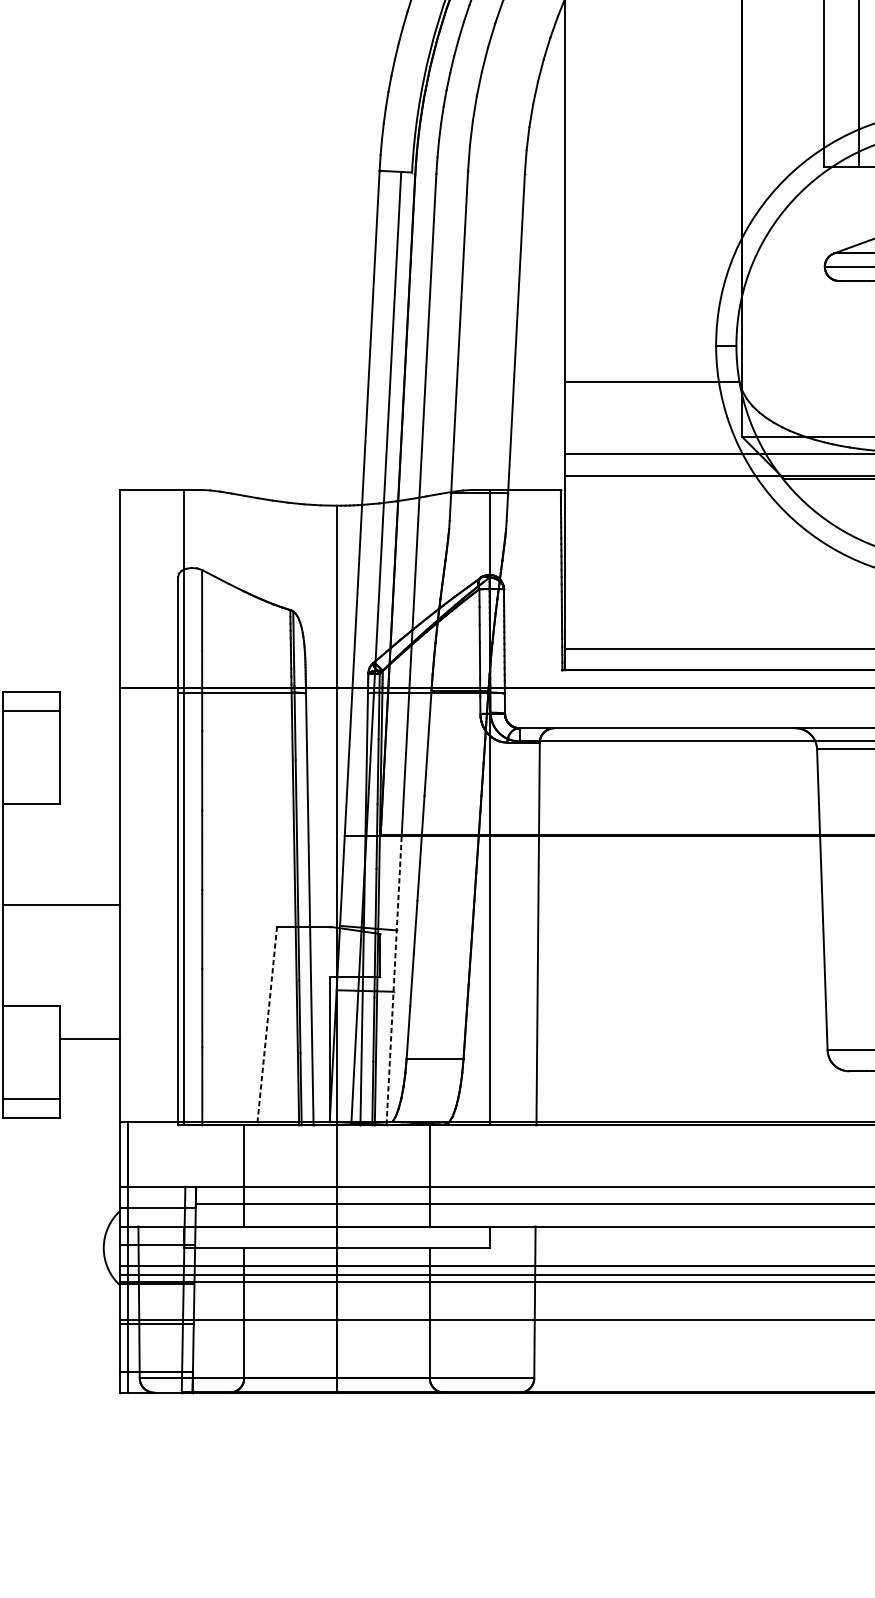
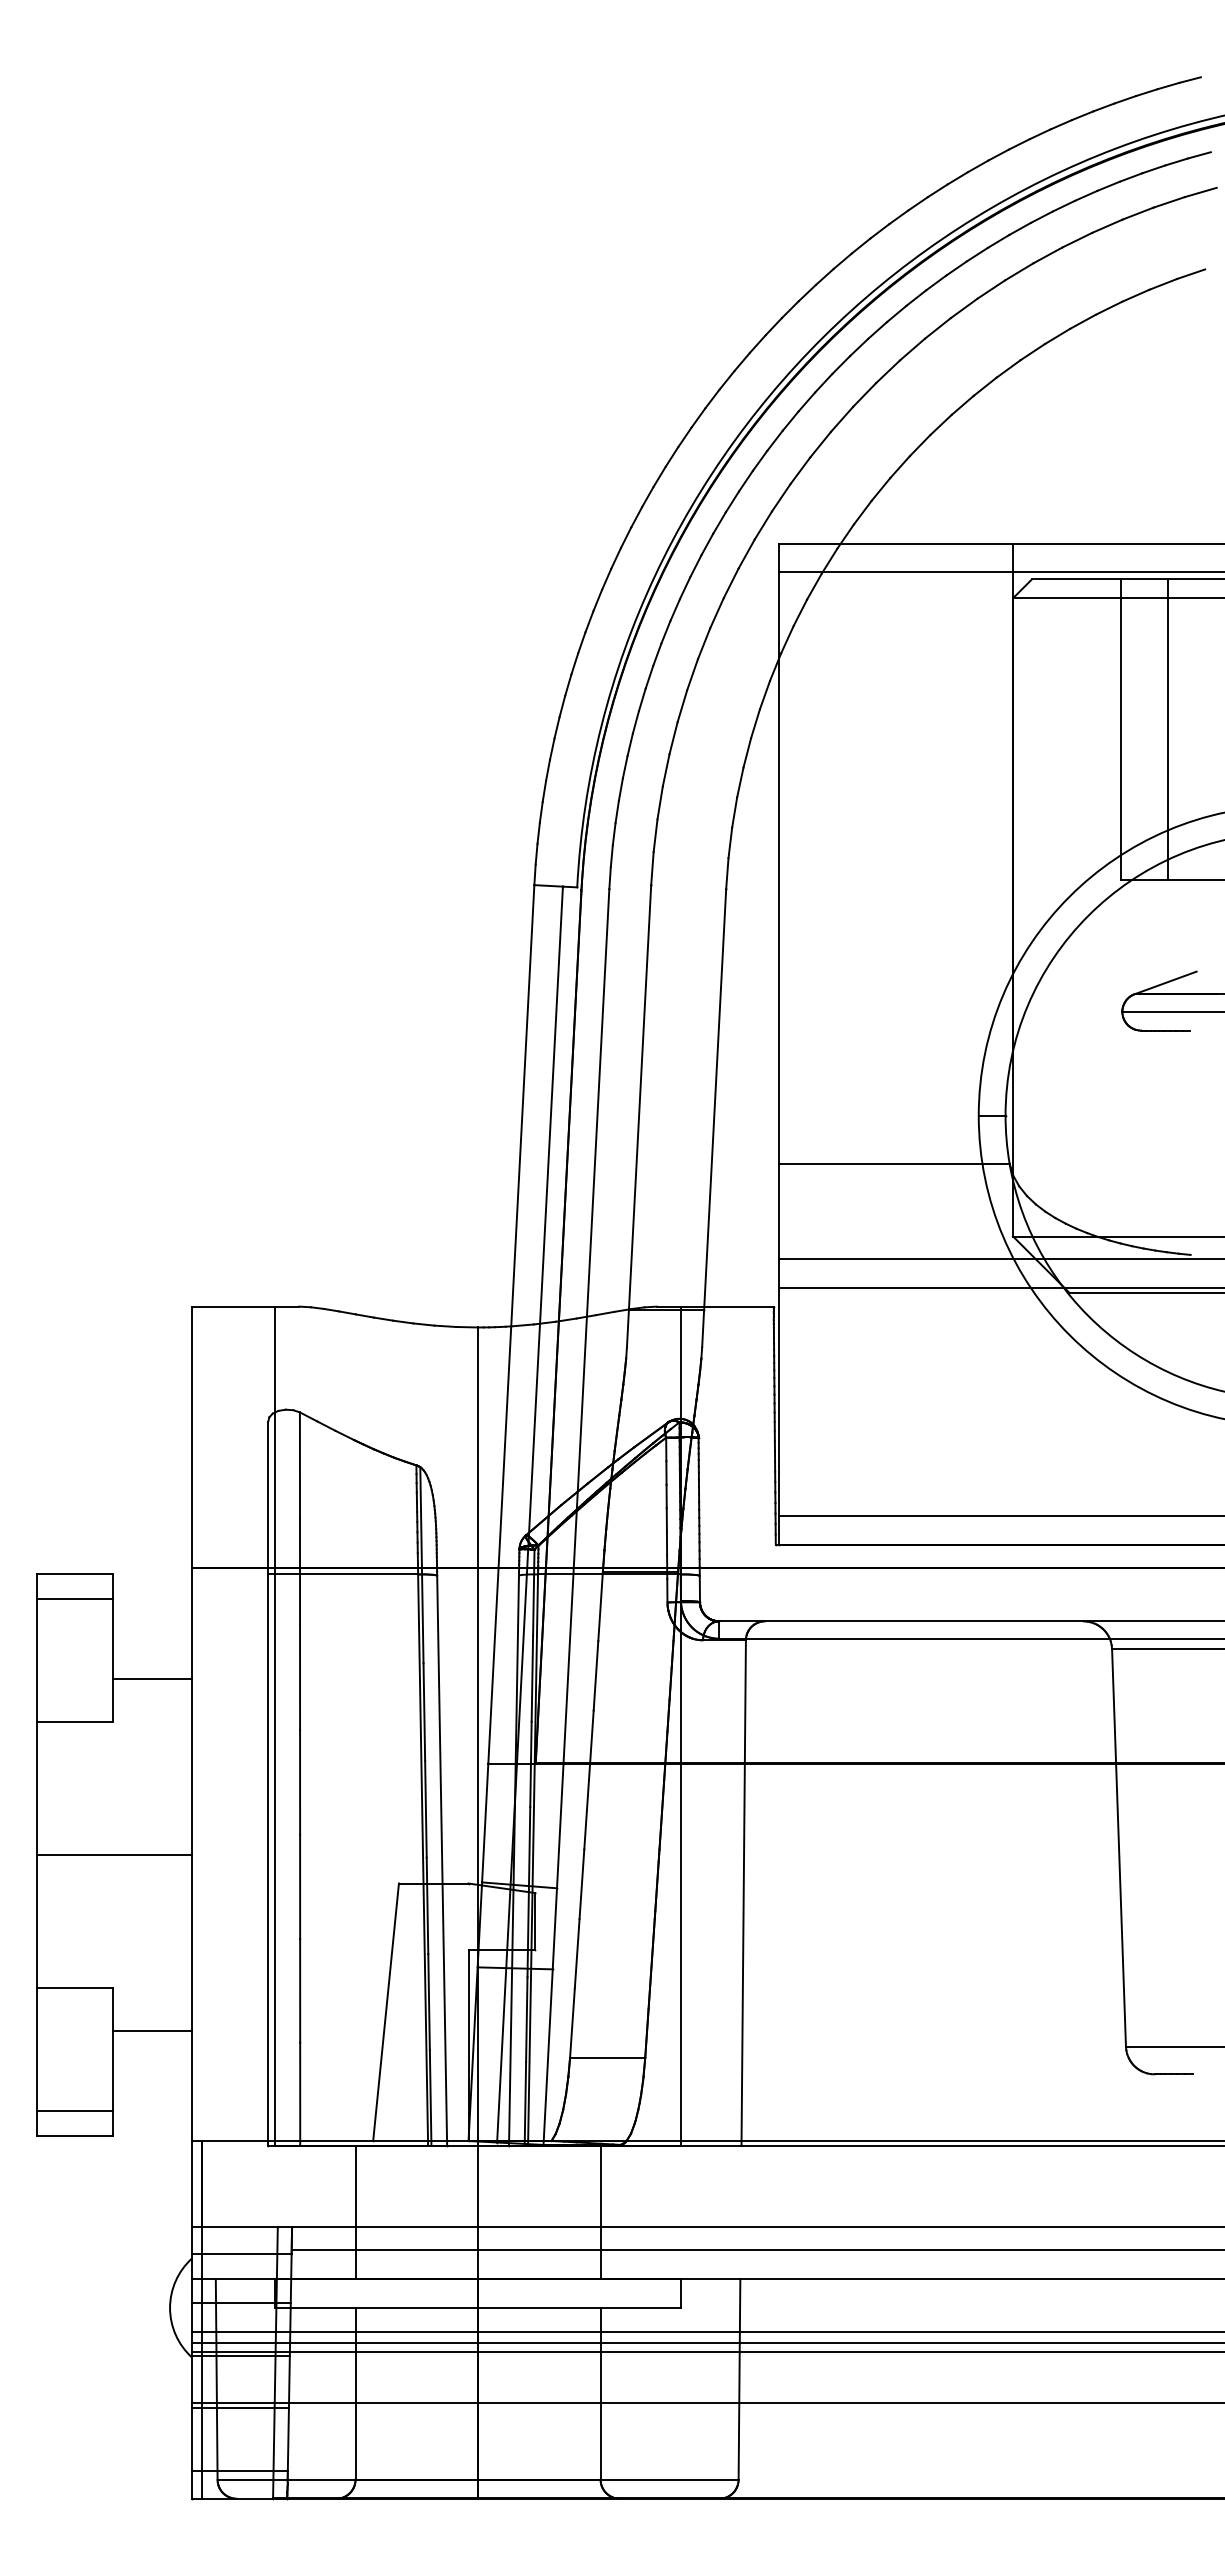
line: (89, 771) -> (151, 1678), added
line: (394, 980) -> (553, 1954), dashed -> solid
line: (267, 1024) -> (386, 2012), dashed -> solid

